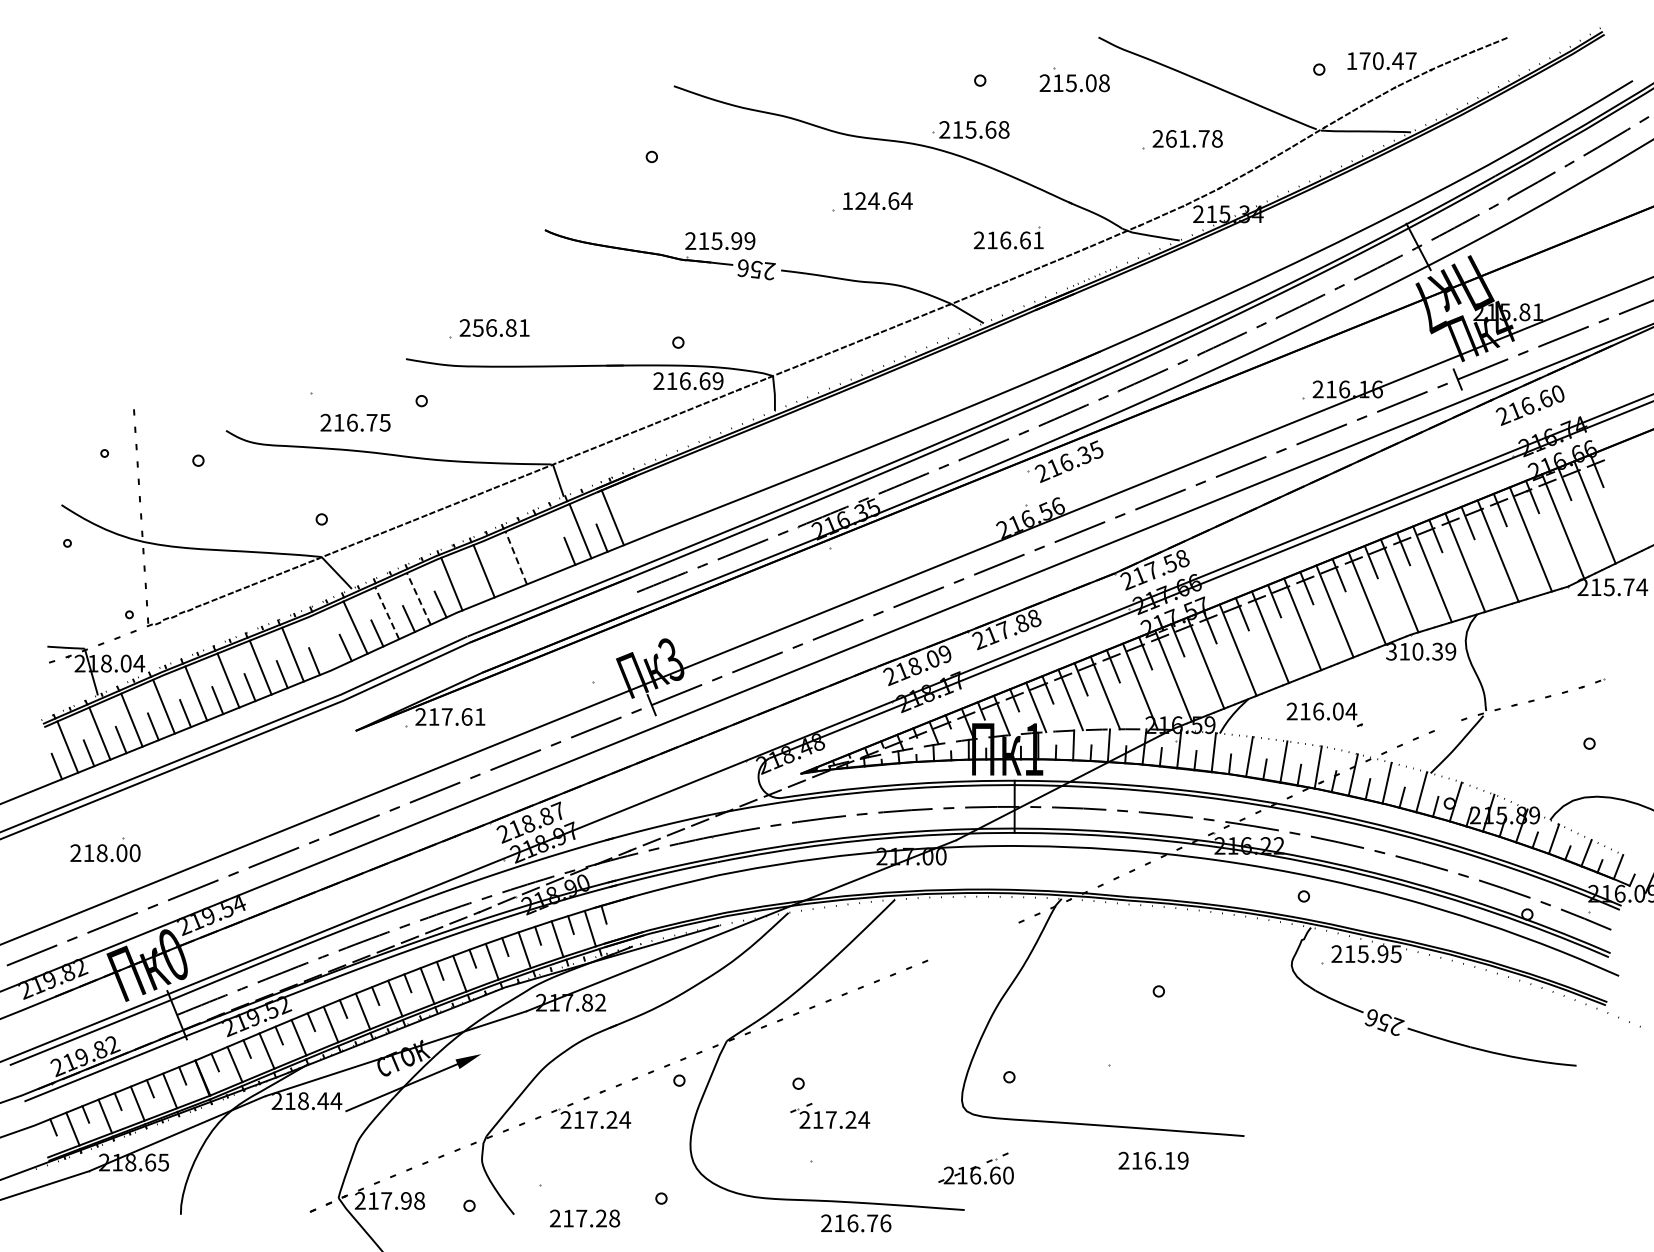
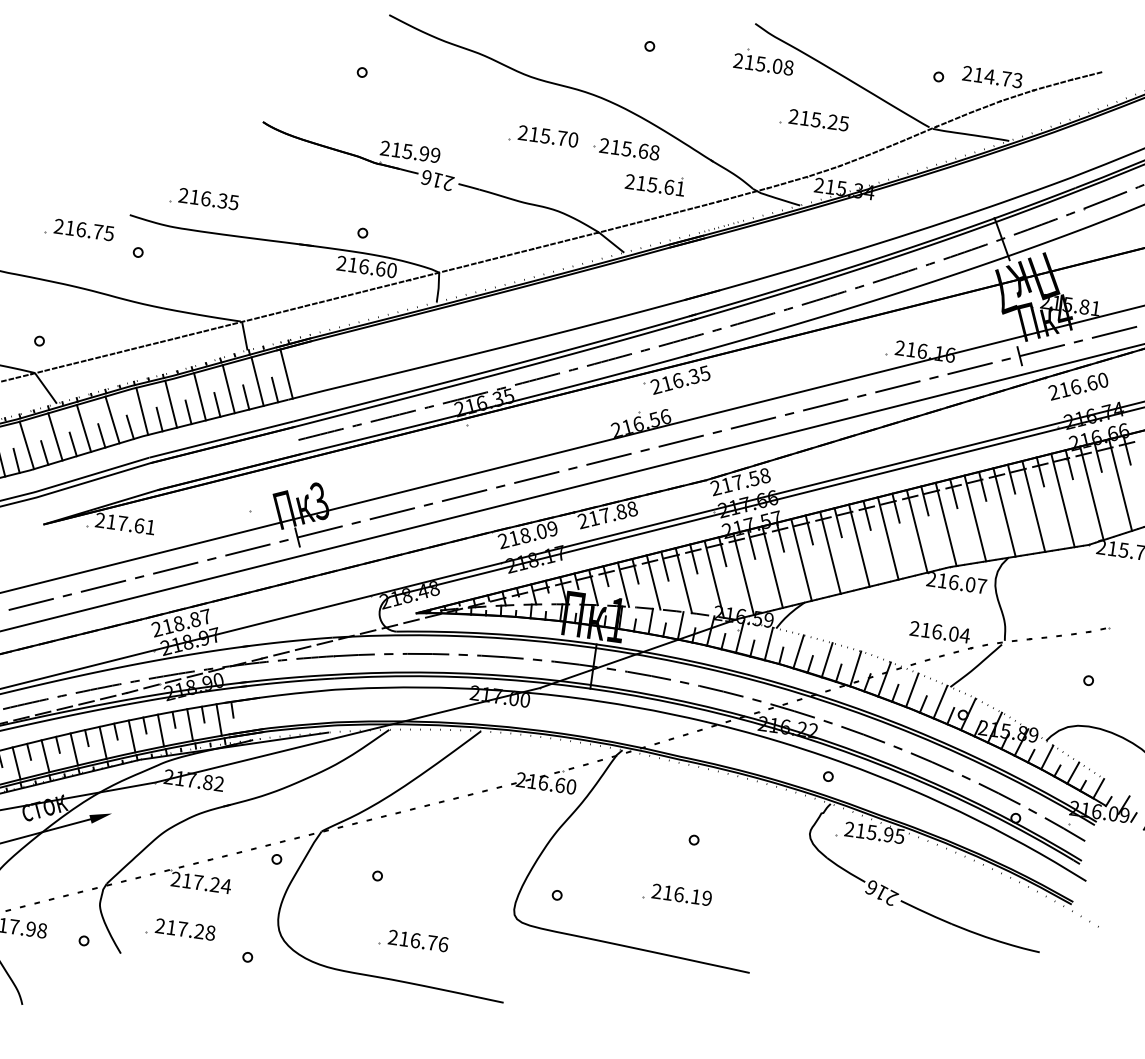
text: (1381, 61) -> (992, 77), 170.47 -> 214.73
part: (1074, 79) -> (763, 61), moved
part: (970, 129) -> (626, 148), moved
text: (1194, 138) -> (824, 120), 261.78 -> 215.25
text: (877, 201) -> (548, 136), 124.64 -> 215.70
text: (1005, 240) -> (652, 185), 216.61 -> 215.61
text: (756, 269) -> (437, 180), 256 -> 216
text: (500, 327) -> (213, 199), 256.81 -> 216.35
text: (717, 381) -> (391, 270), 216.69 -> 216.60
text: (355, 422) -> (84, 229), moved
line: (548, 544) -> (228, 389), added
line: (516, 557) -> (200, 396), dashed -> solid
line: (537, 564) -> (217, 404), added
line: (505, 577) -> (188, 412), added
line: (473, 590) -> (159, 419), added
line: (418, 598) -> (112, 419), dashed -> solid
line: (387, 613) -> (84, 428), dashed -> solid
line: (323, 641) -> (26, 444), added
text: (1421, 651) -> (956, 582), 310.39 -> 216.07
part: (1324, 714) -> (941, 635), moved
text: (1384, 1021) -> (882, 892), 256 -> 216
part: (830, 1115) -> (400, 906), removed
text: (1153, 1160) -> (681, 894), moved
part: (975, 1168) -> (544, 777), moved
text: (585, 1218) -> (185, 929), moved
text: (856, 1223) -> (418, 941), moved

